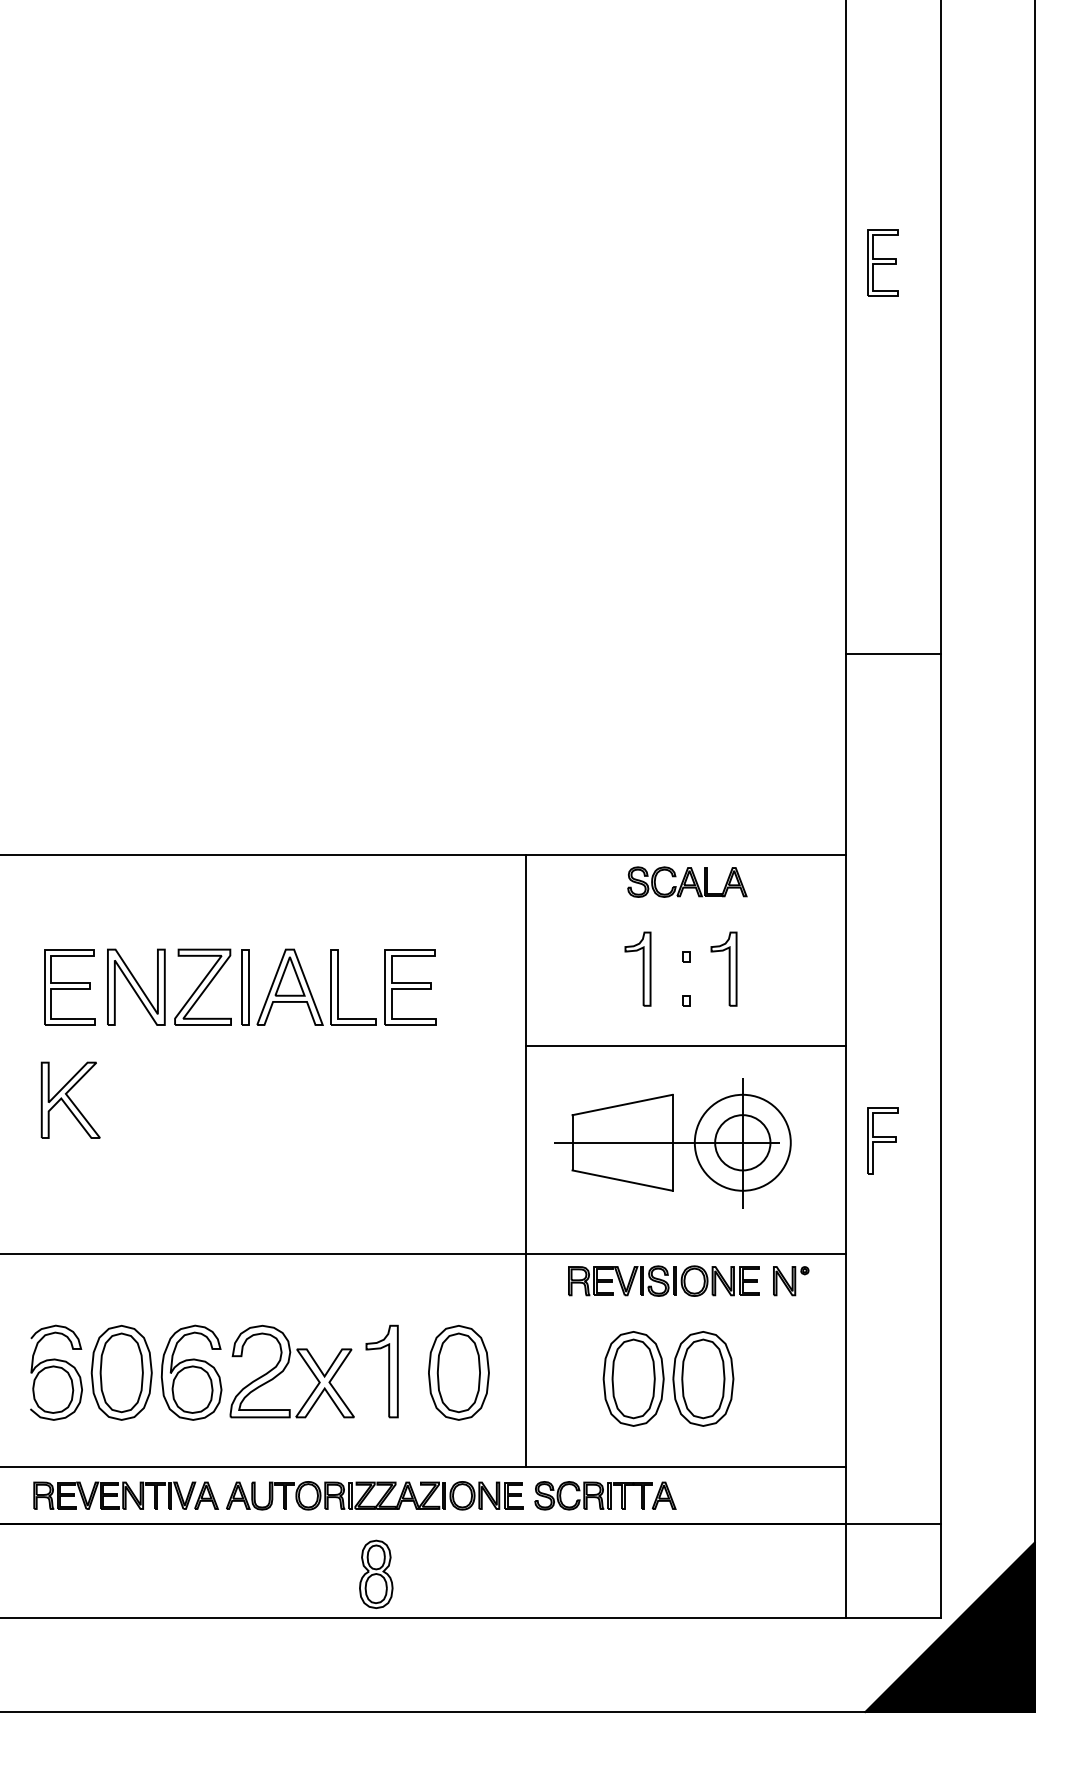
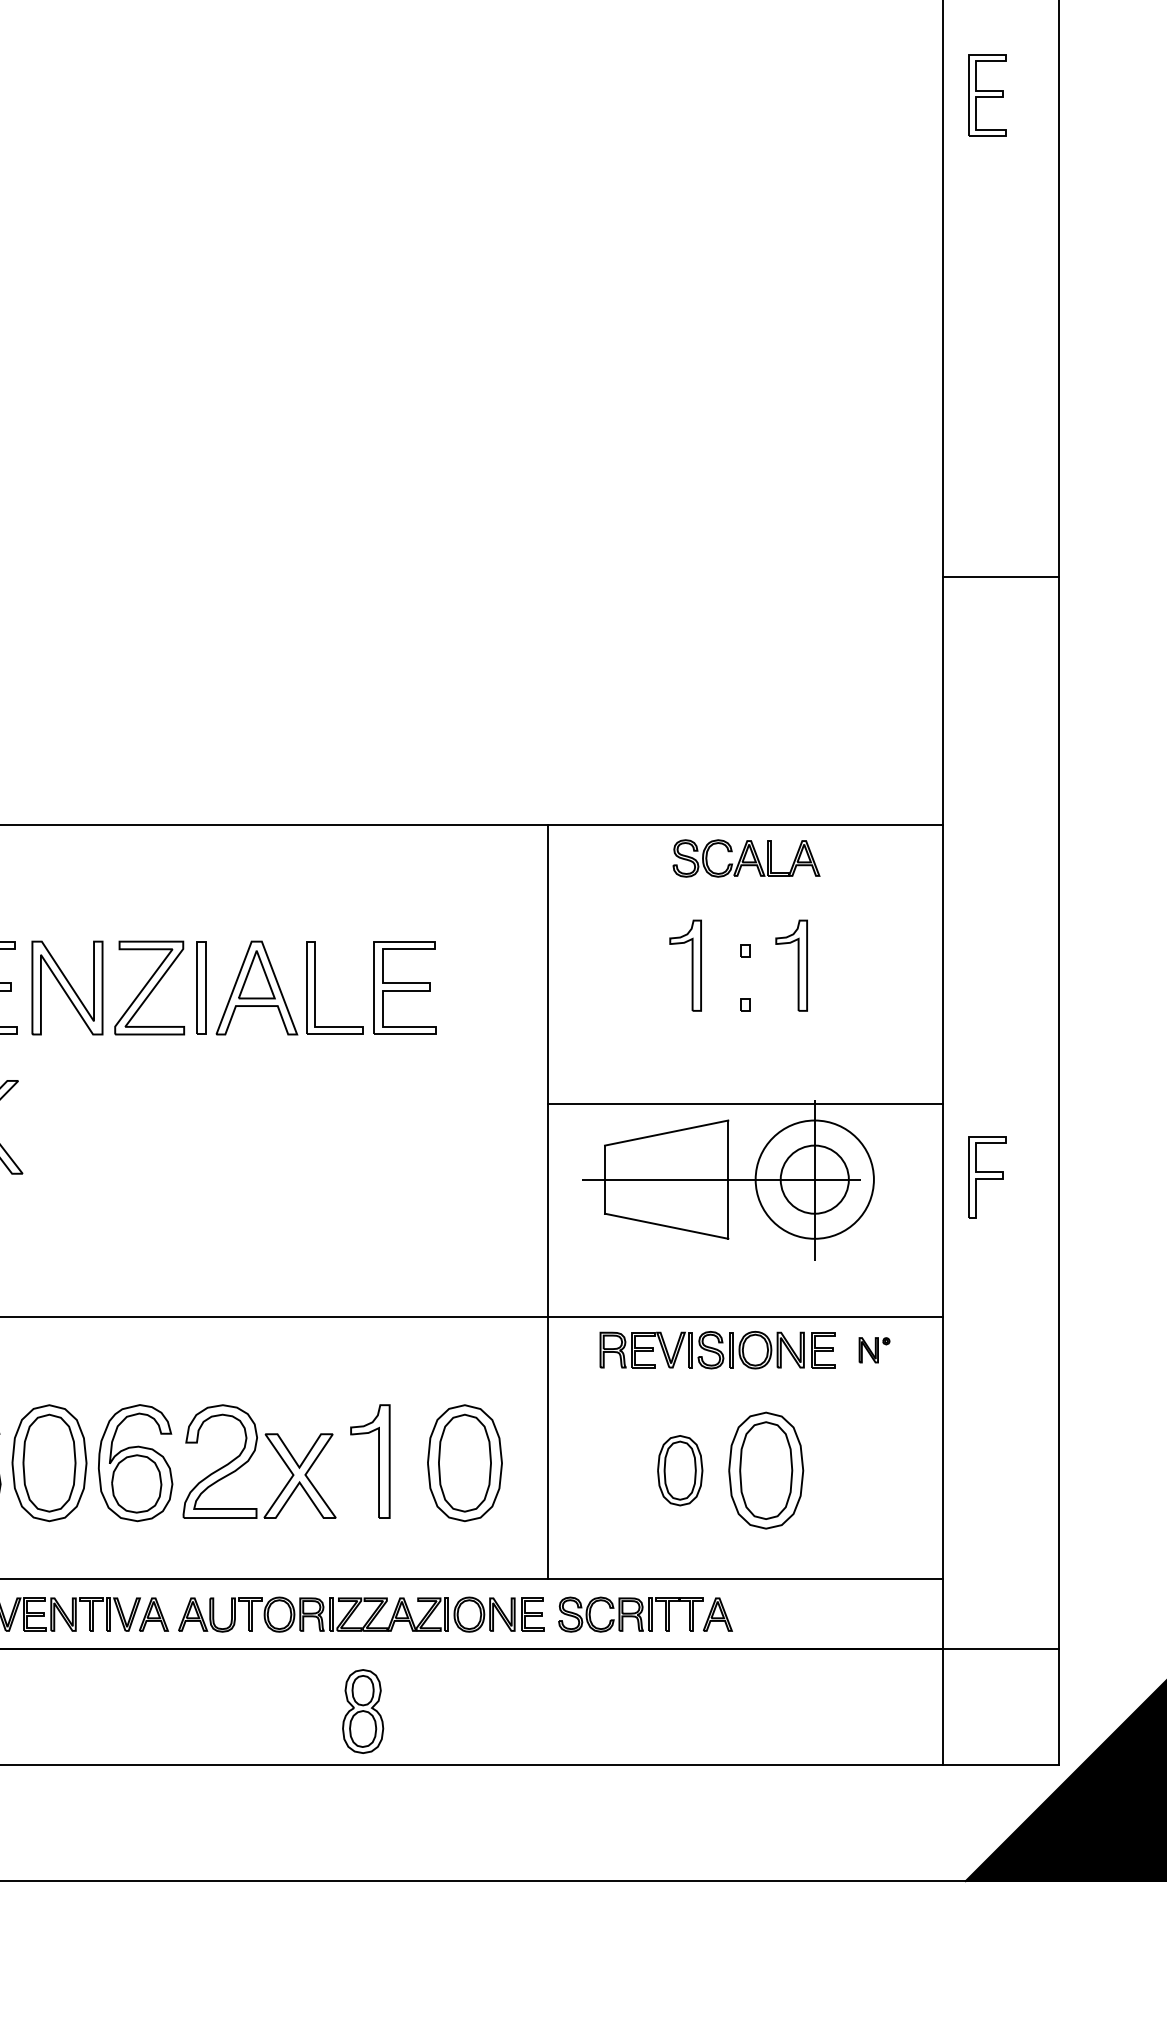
line: (686, 1045) -> (745, 1104), moved
part: (791, 1281) -> (874, 1350), size x0.7
part: (633, 1378) -> (680, 1470), size x0.6

